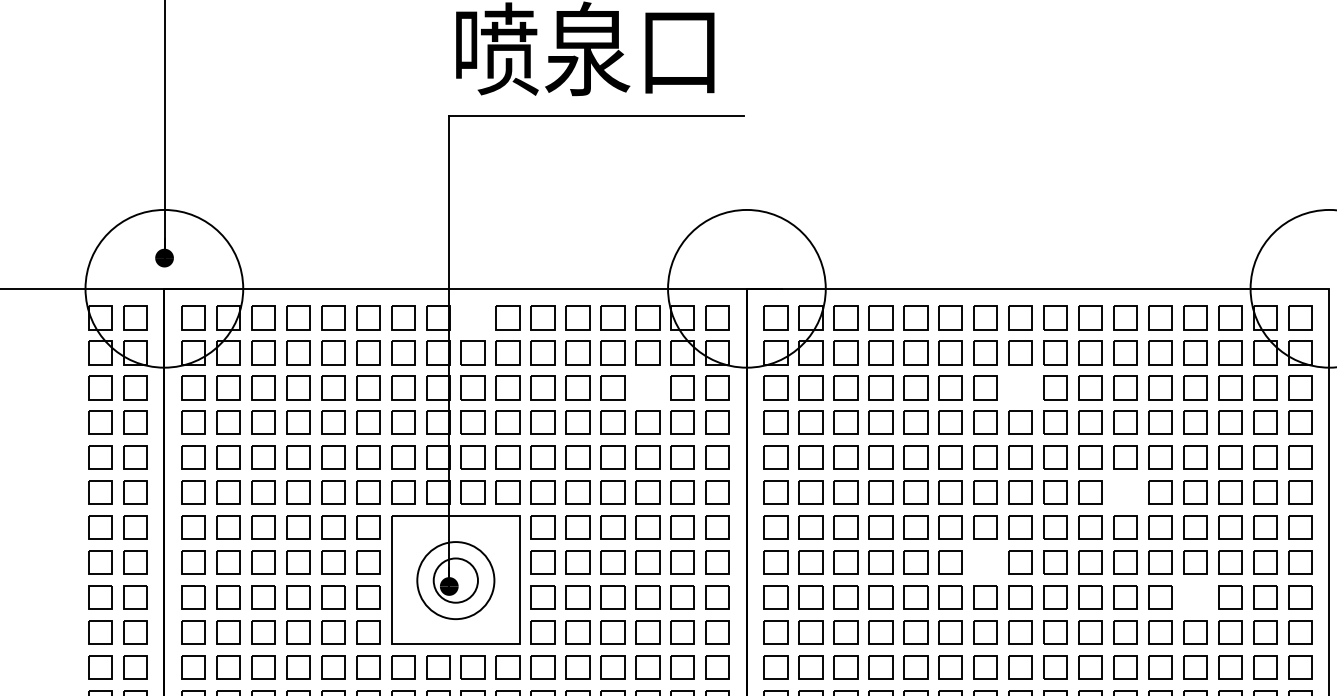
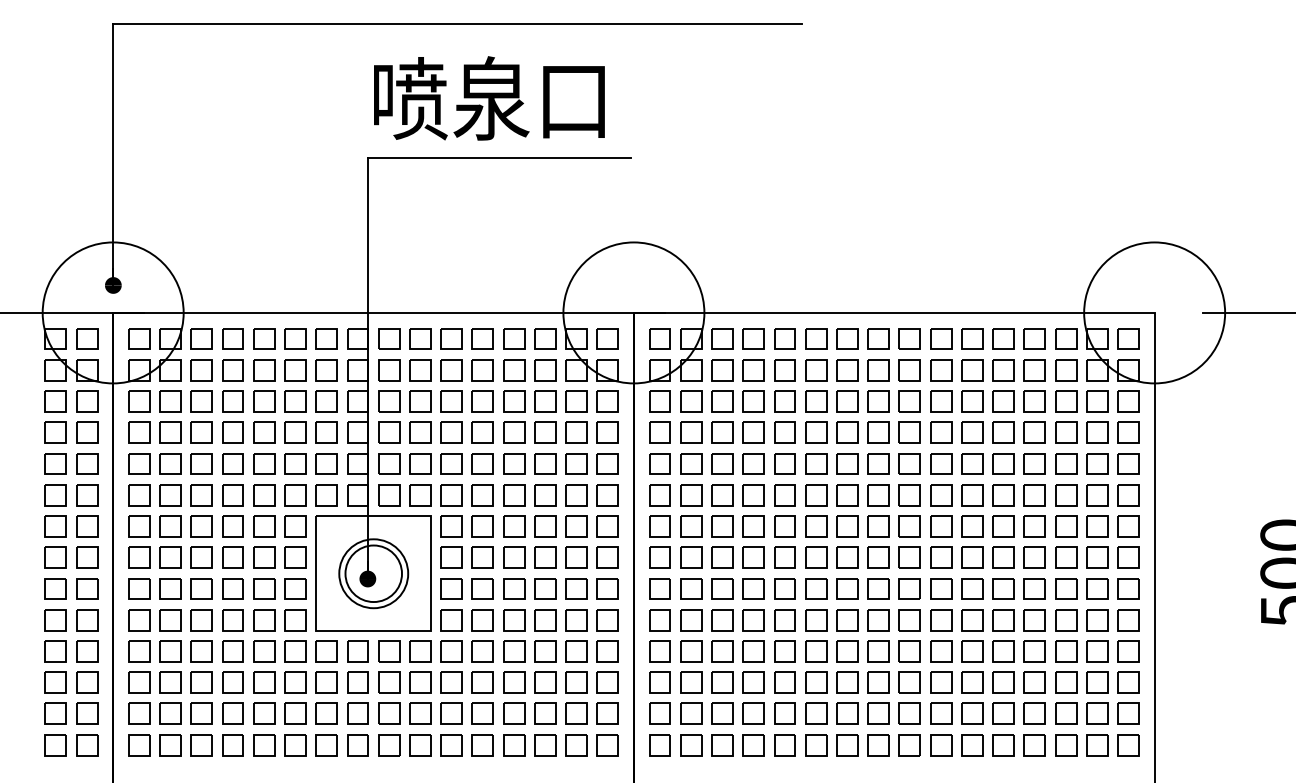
part: (473, 317) -> (389, 338), added
part: (648, 387) -> (545, 401), added
part: (1020, 387) -> (878, 401), added
part: (1125, 493) -> (972, 495), added
part: (985, 562) -> (847, 557), added
circle: (455, 580) -> (373, 573), size x1.43
part: (1195, 597) -> (1034, 588), added

